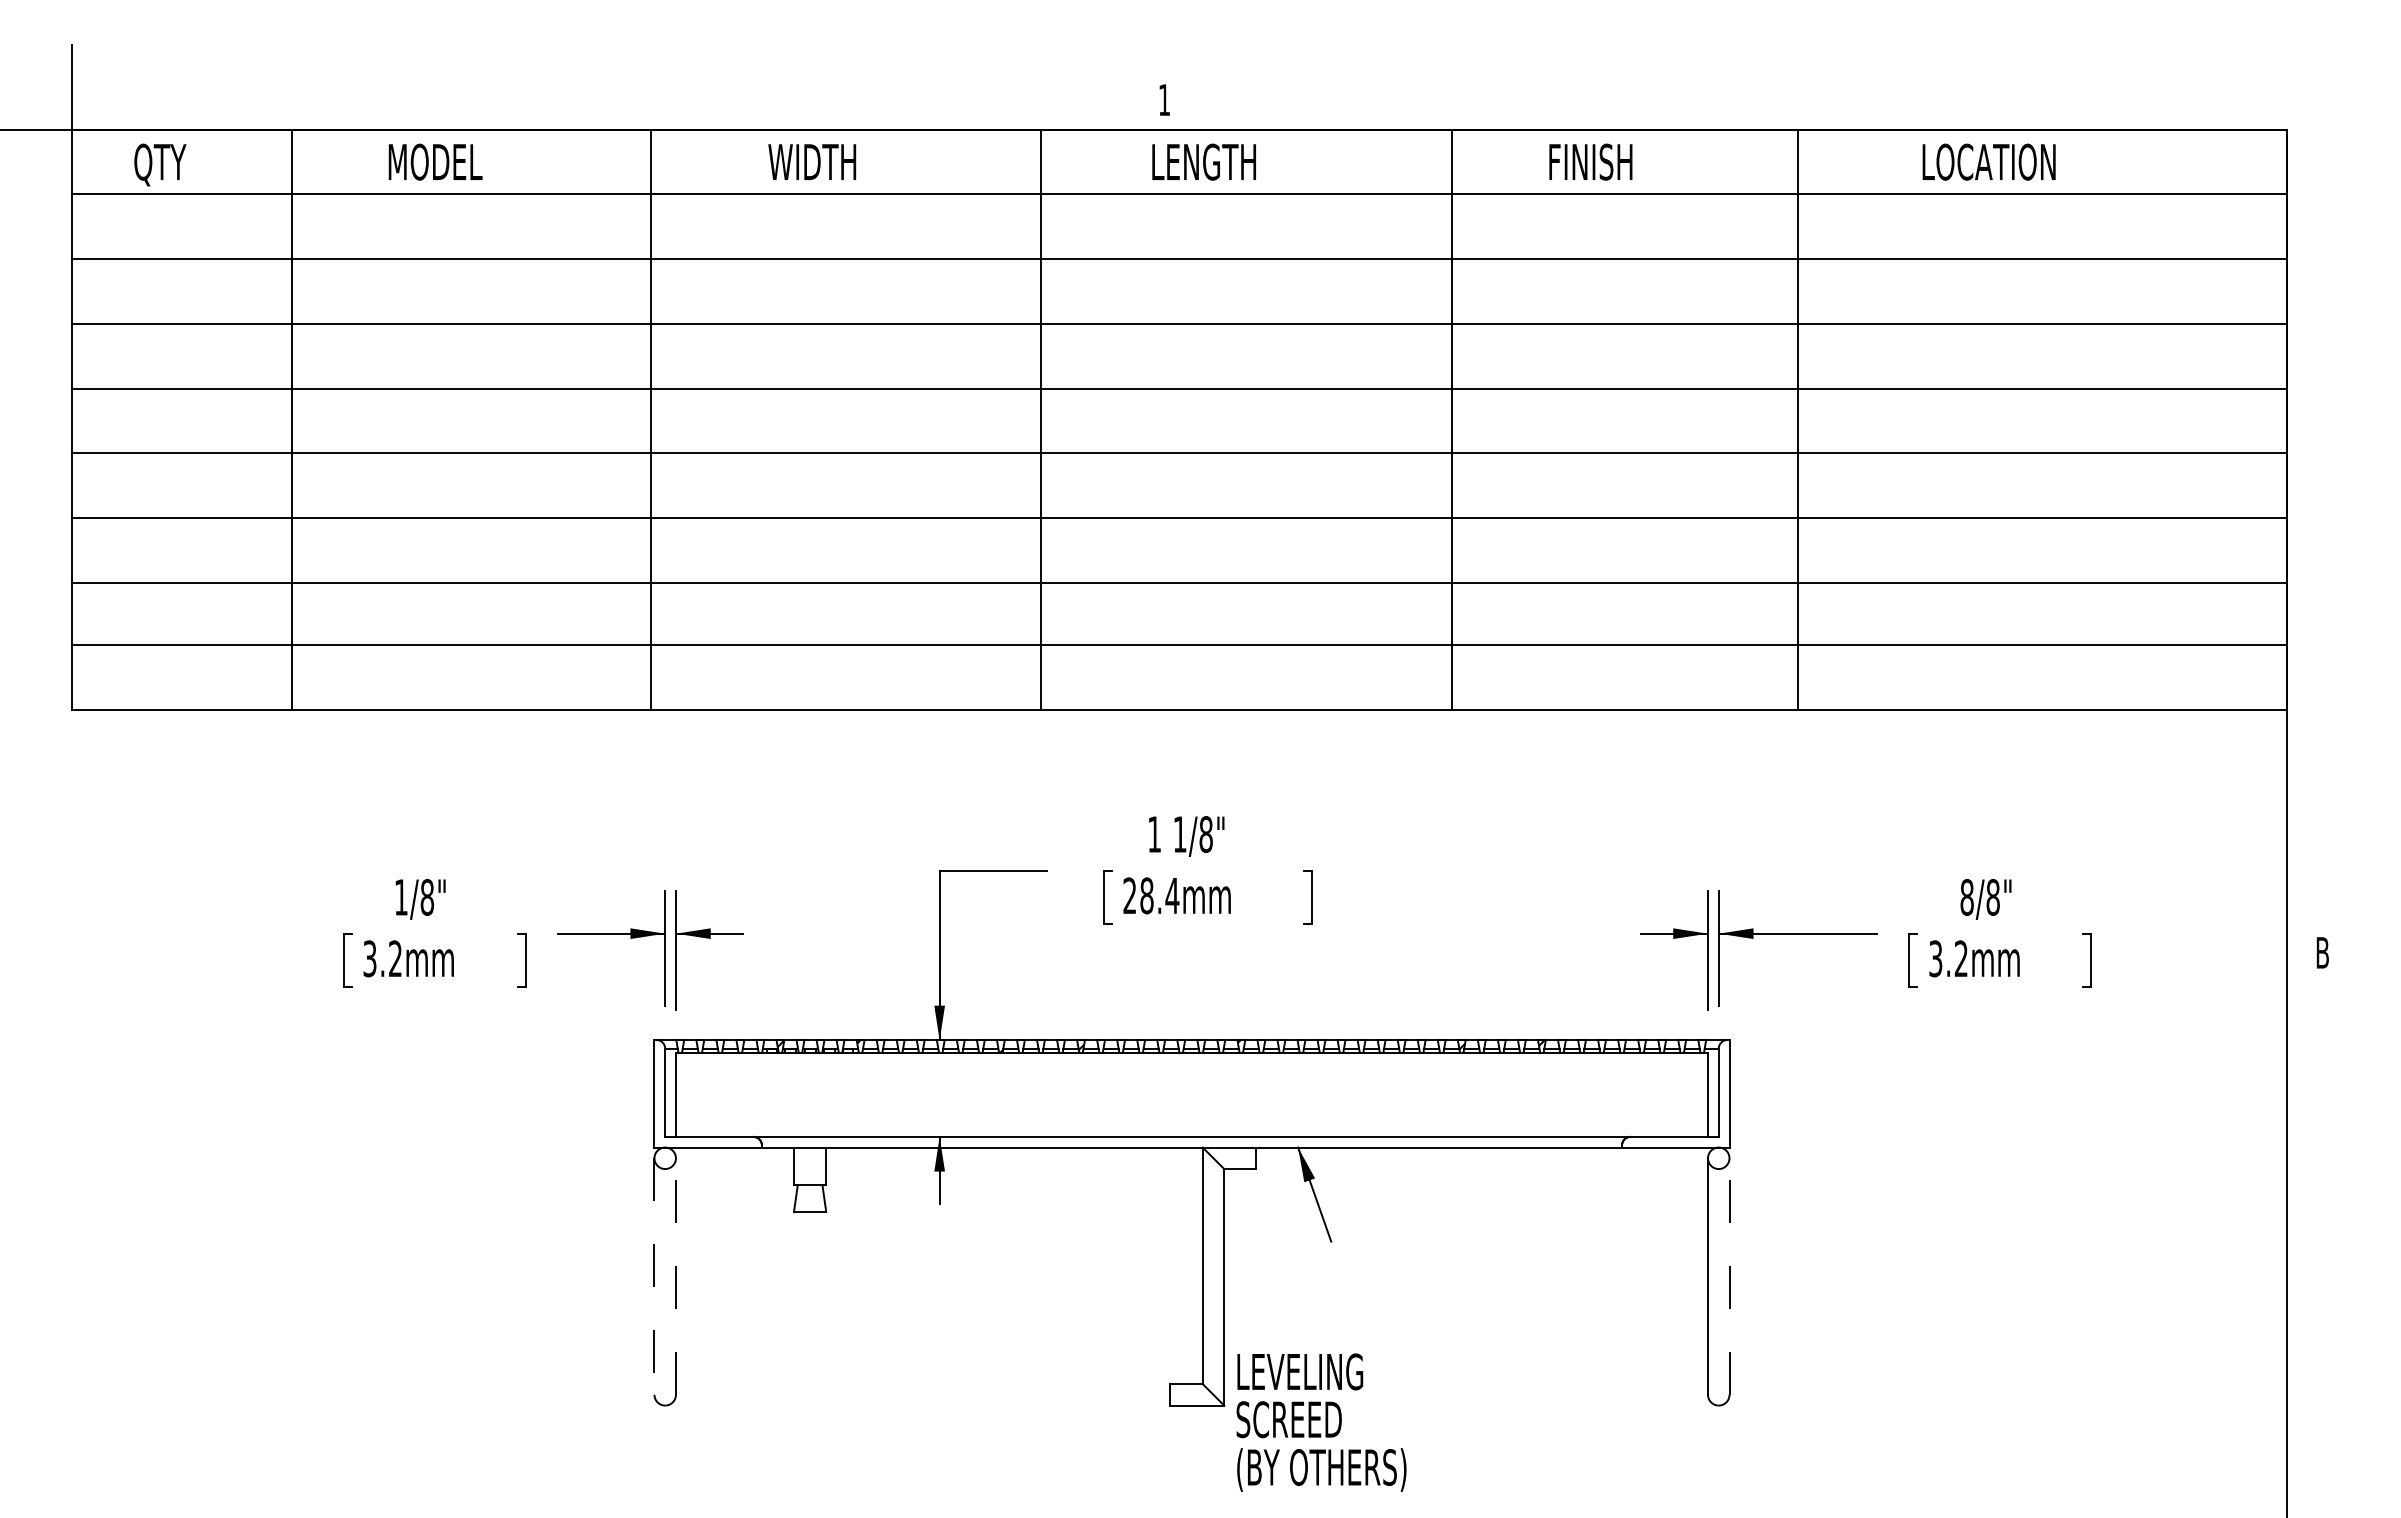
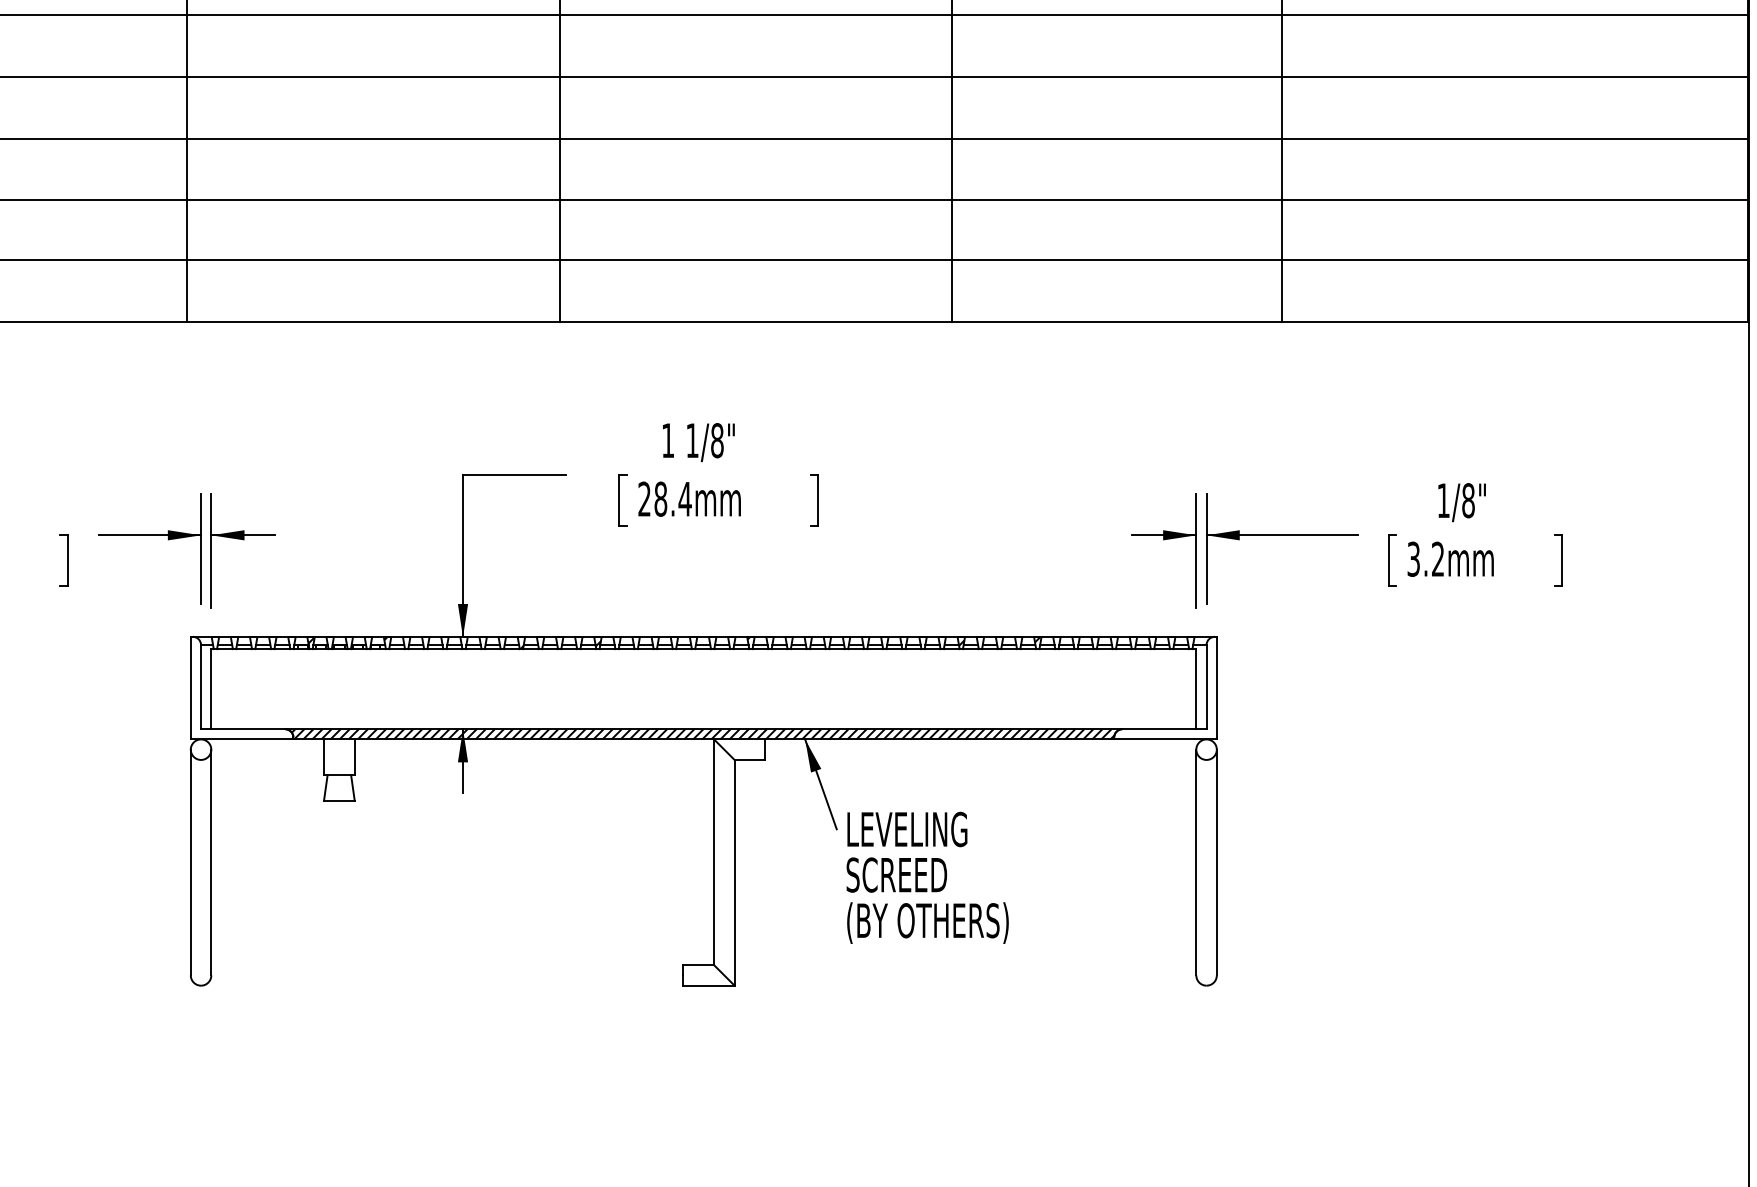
text: (1966, 896) -> (1443, 499), 8/8" -> 1/8"
hatch: (1191, 1141) -> (703, 733), added
line: (675, 1276) -> (210, 862), dashed -> solid
line: (1729, 1276) -> (1216, 862), dashed -> solid
line: (654, 1277) -> (190, 863), dashed -> solid
text: (1321, 1422) -> (927, 877), moved

